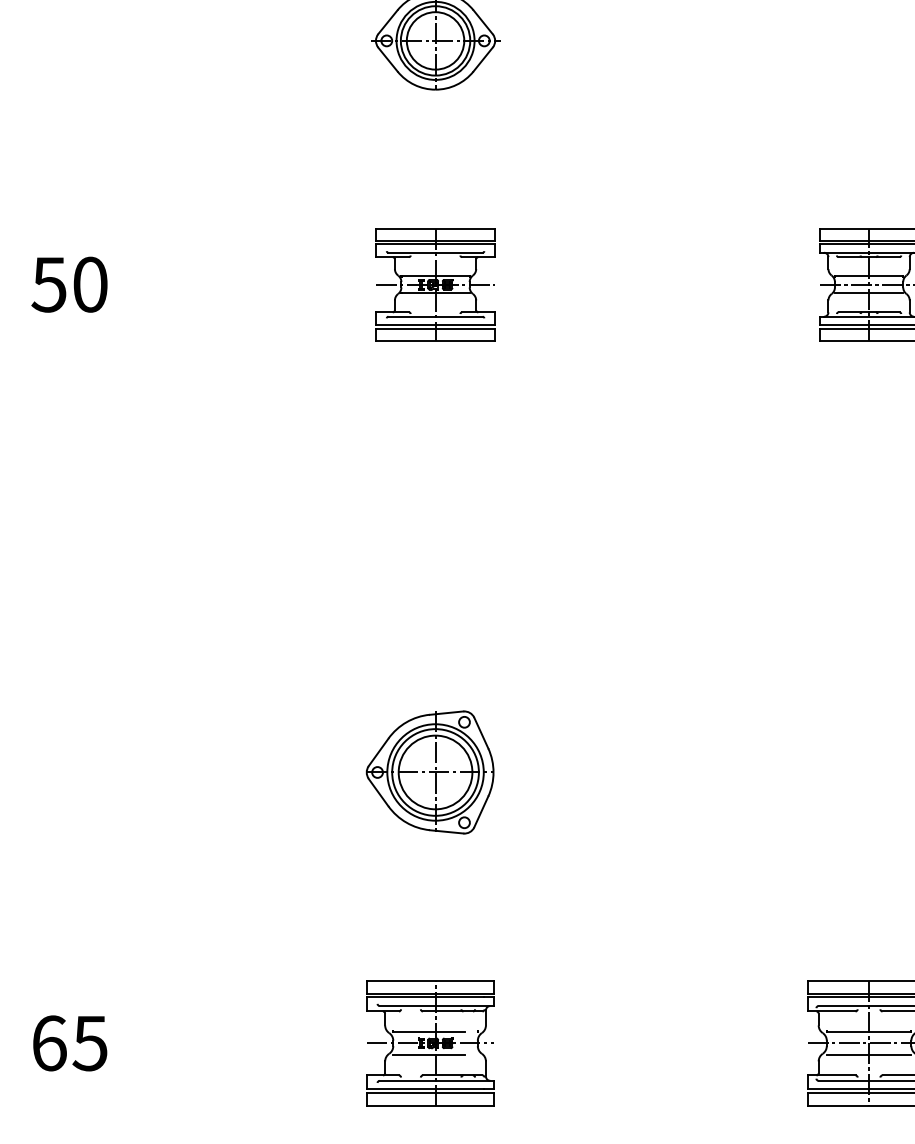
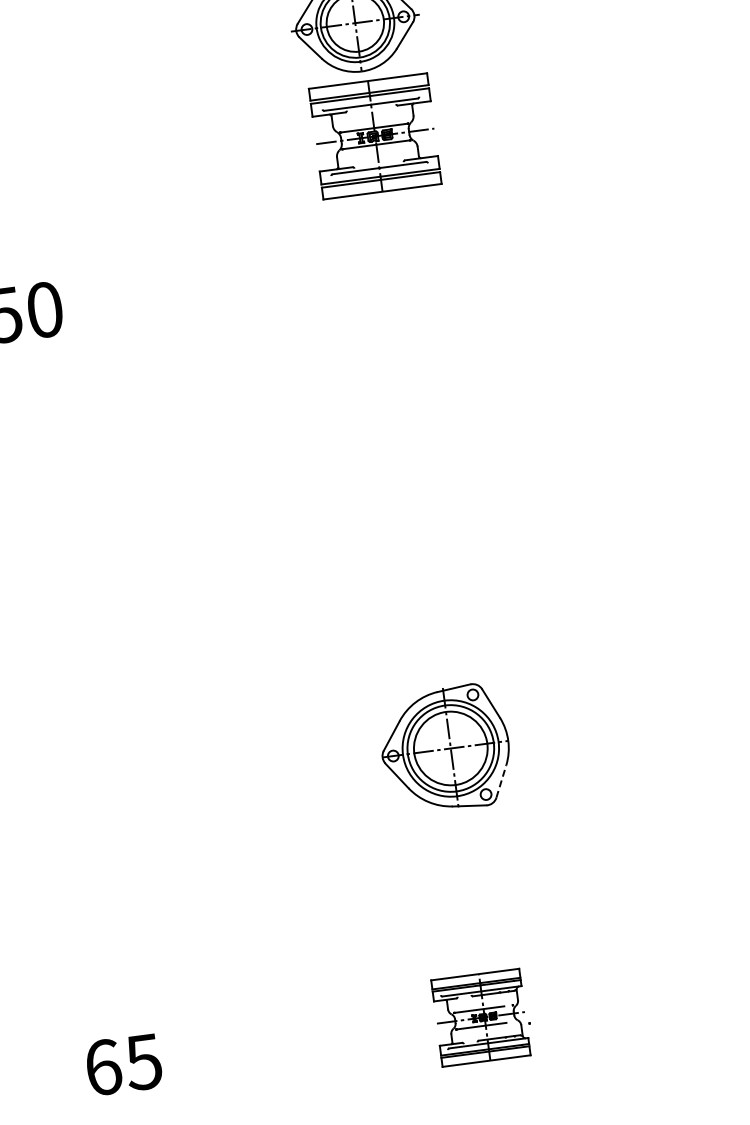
part: (435, 284) -> (375, 136), moved
line: (481, 811) -> (501, 781), solid -> dashed
part: (430, 1043) -> (481, 1017), size x0.7

